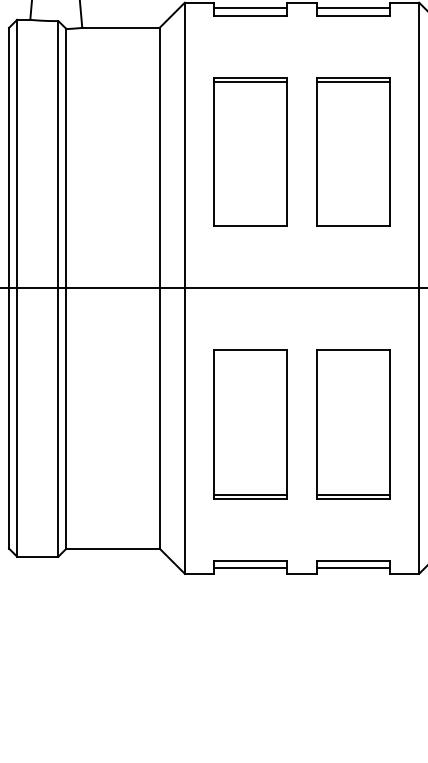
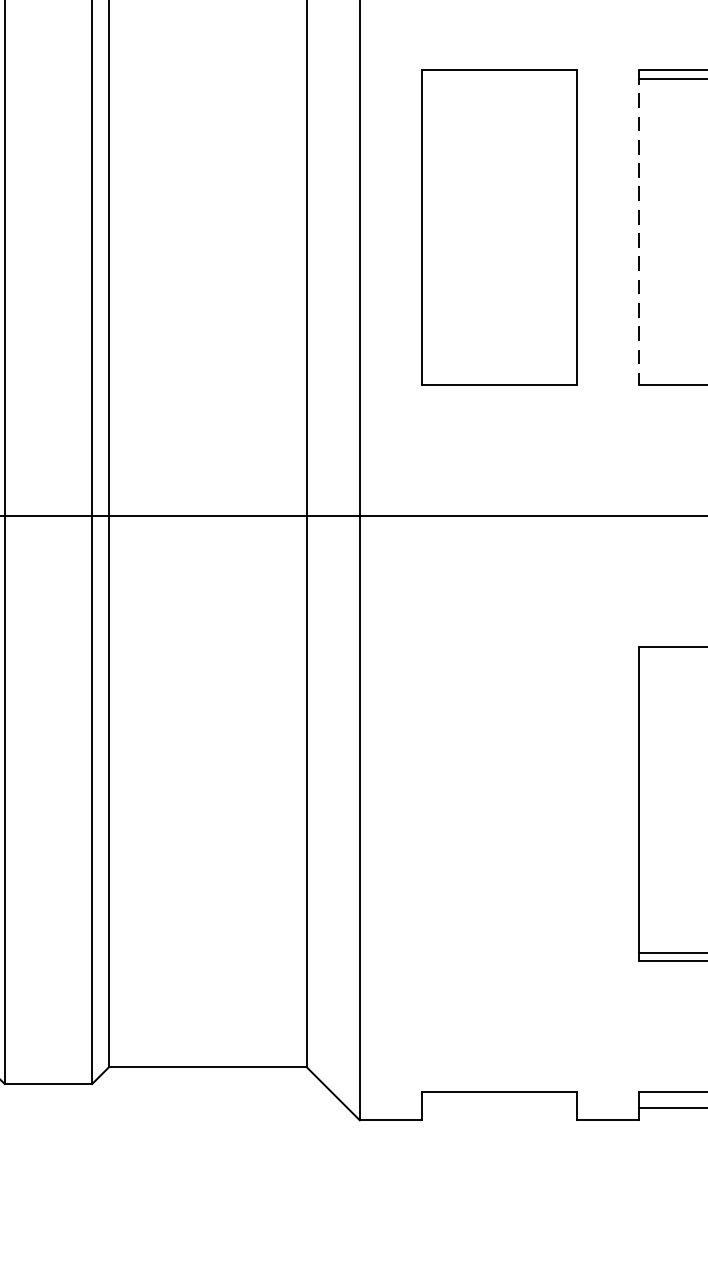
line: (250, 81) -> (498, 77), removed
line: (316, 152) -> (638, 228), solid -> dashed
part: (250, 424) -> (498, 804), removed
line: (250, 568) -> (498, 1109), removed

